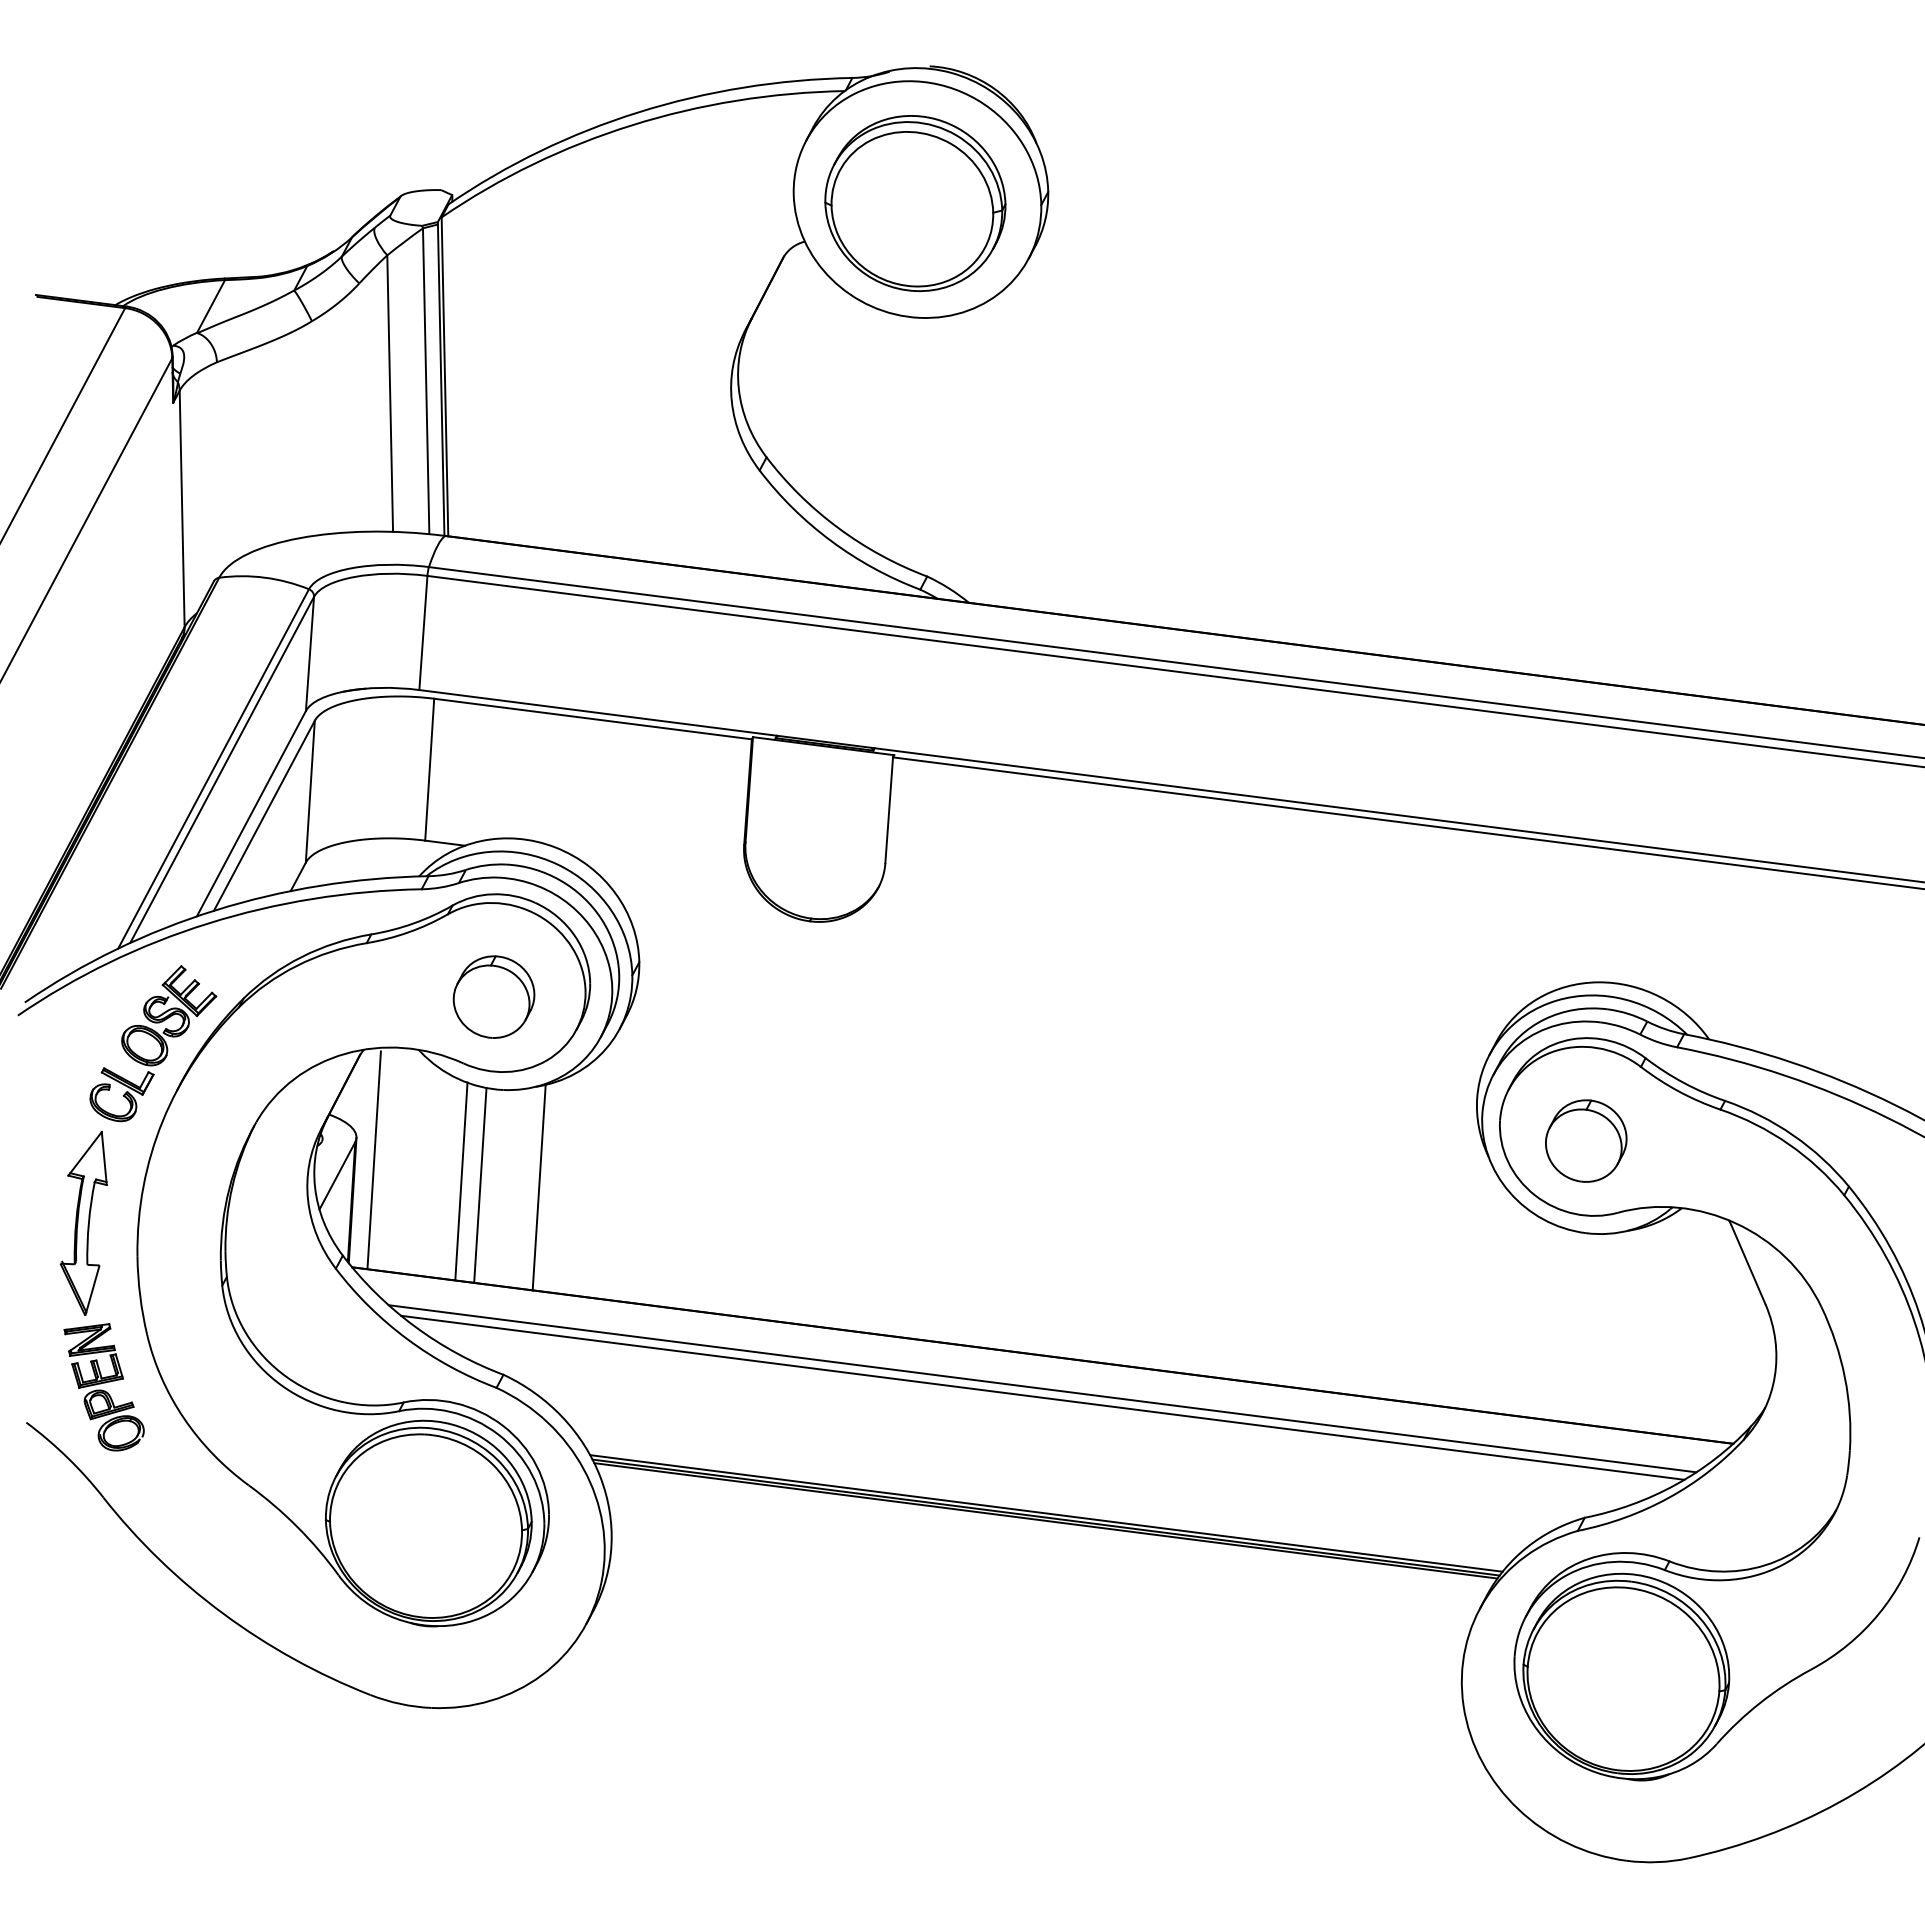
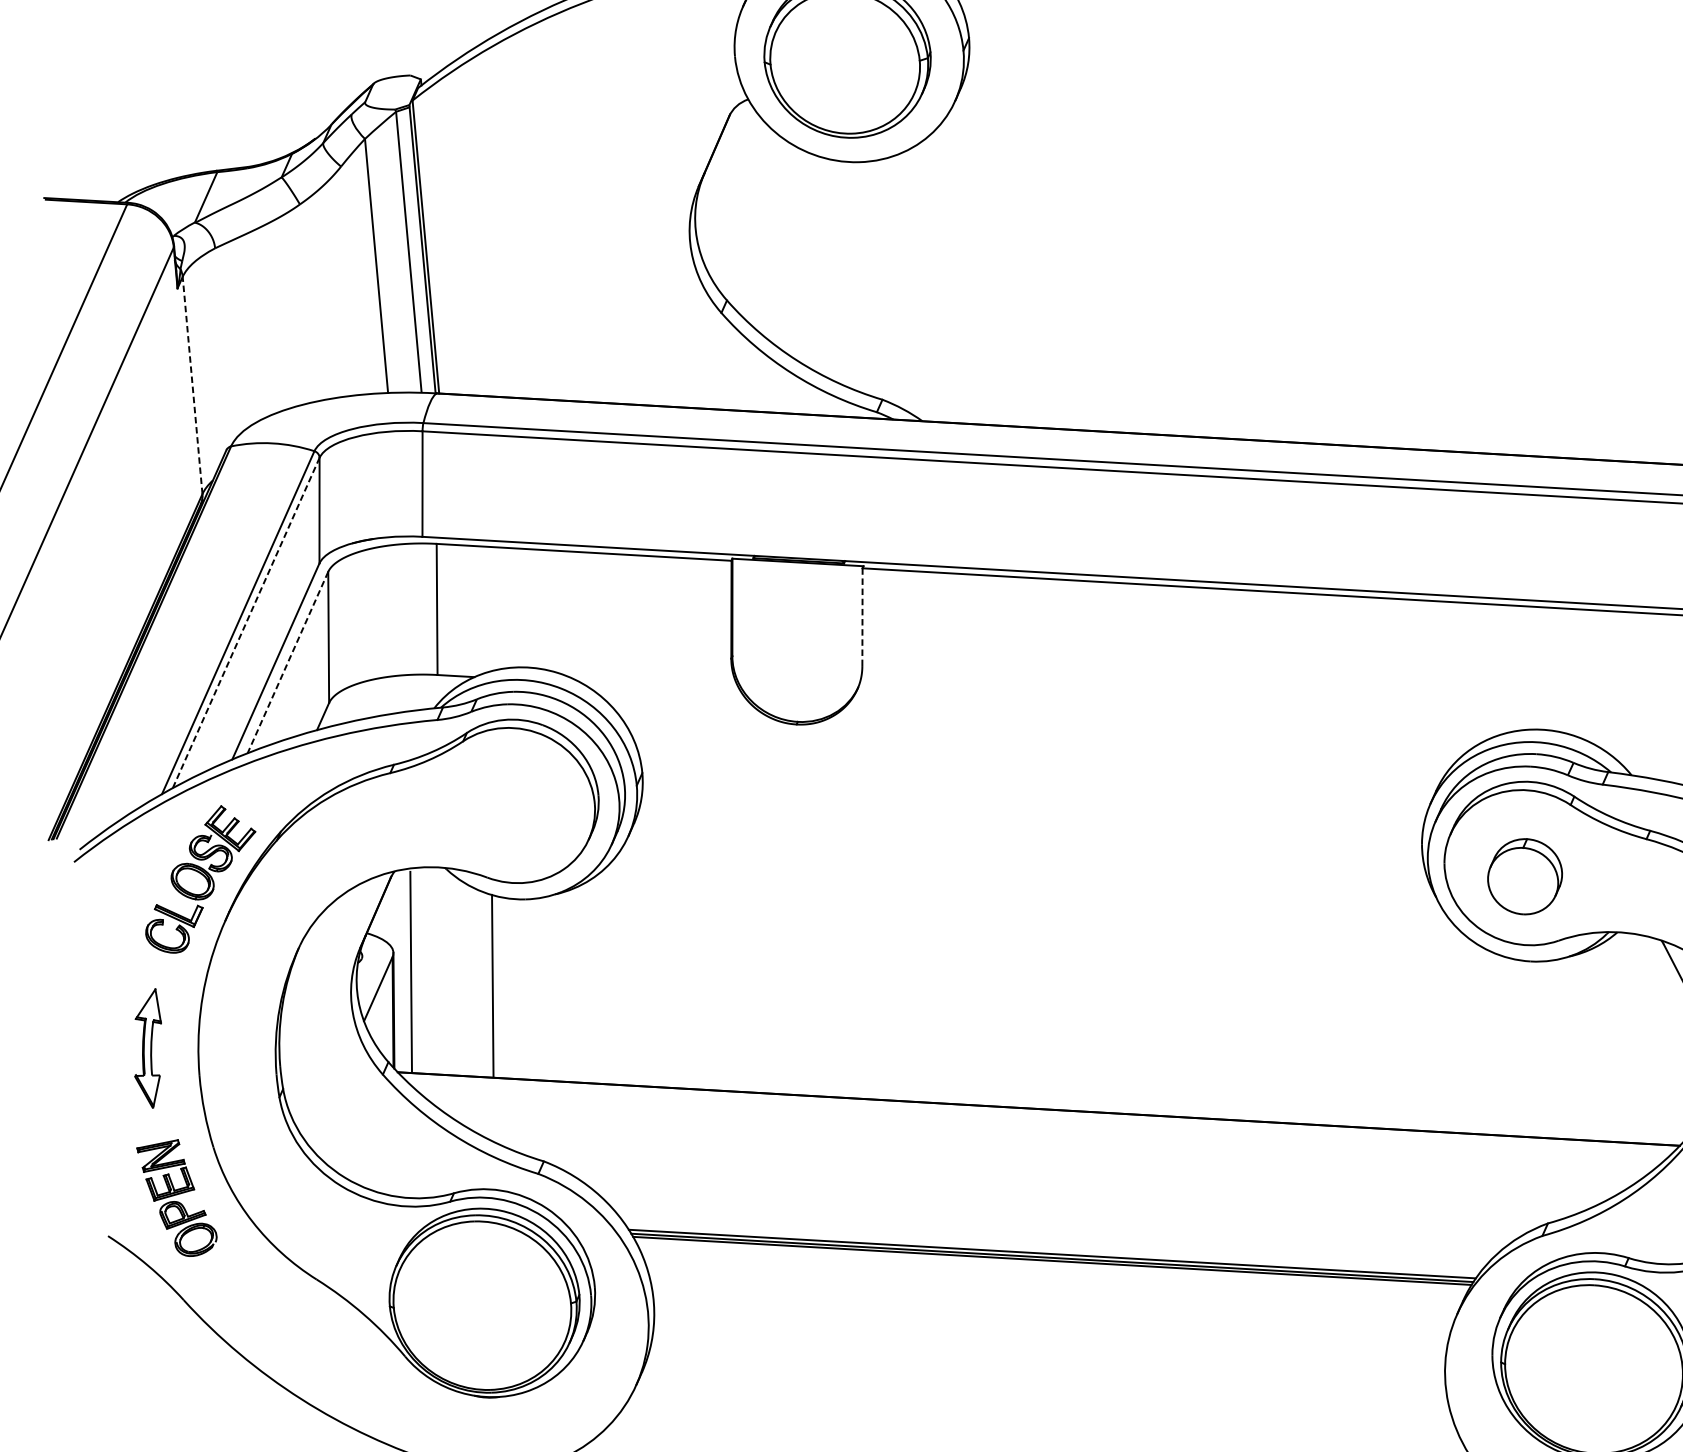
line: (182, 508) -> (192, 385), solid -> dashed
line: (222, 769) -> (246, 622), solid -> dashed
line: (889, 810) -> (862, 617), solid -> dashed
line: (264, 815) -> (288, 662), solid -> dashed
part: (493, 996) -> (510, 814), removed
line: (480, 1185) -> (510, 988), removed
line: (538, 1187) -> (564, 986), removed
part: (83, 1222) -> (147, 1048), size x0.7
line: (1042, 1388) -> (1040, 1139), removed
line: (1042, 1397) -> (1041, 1147), removed

